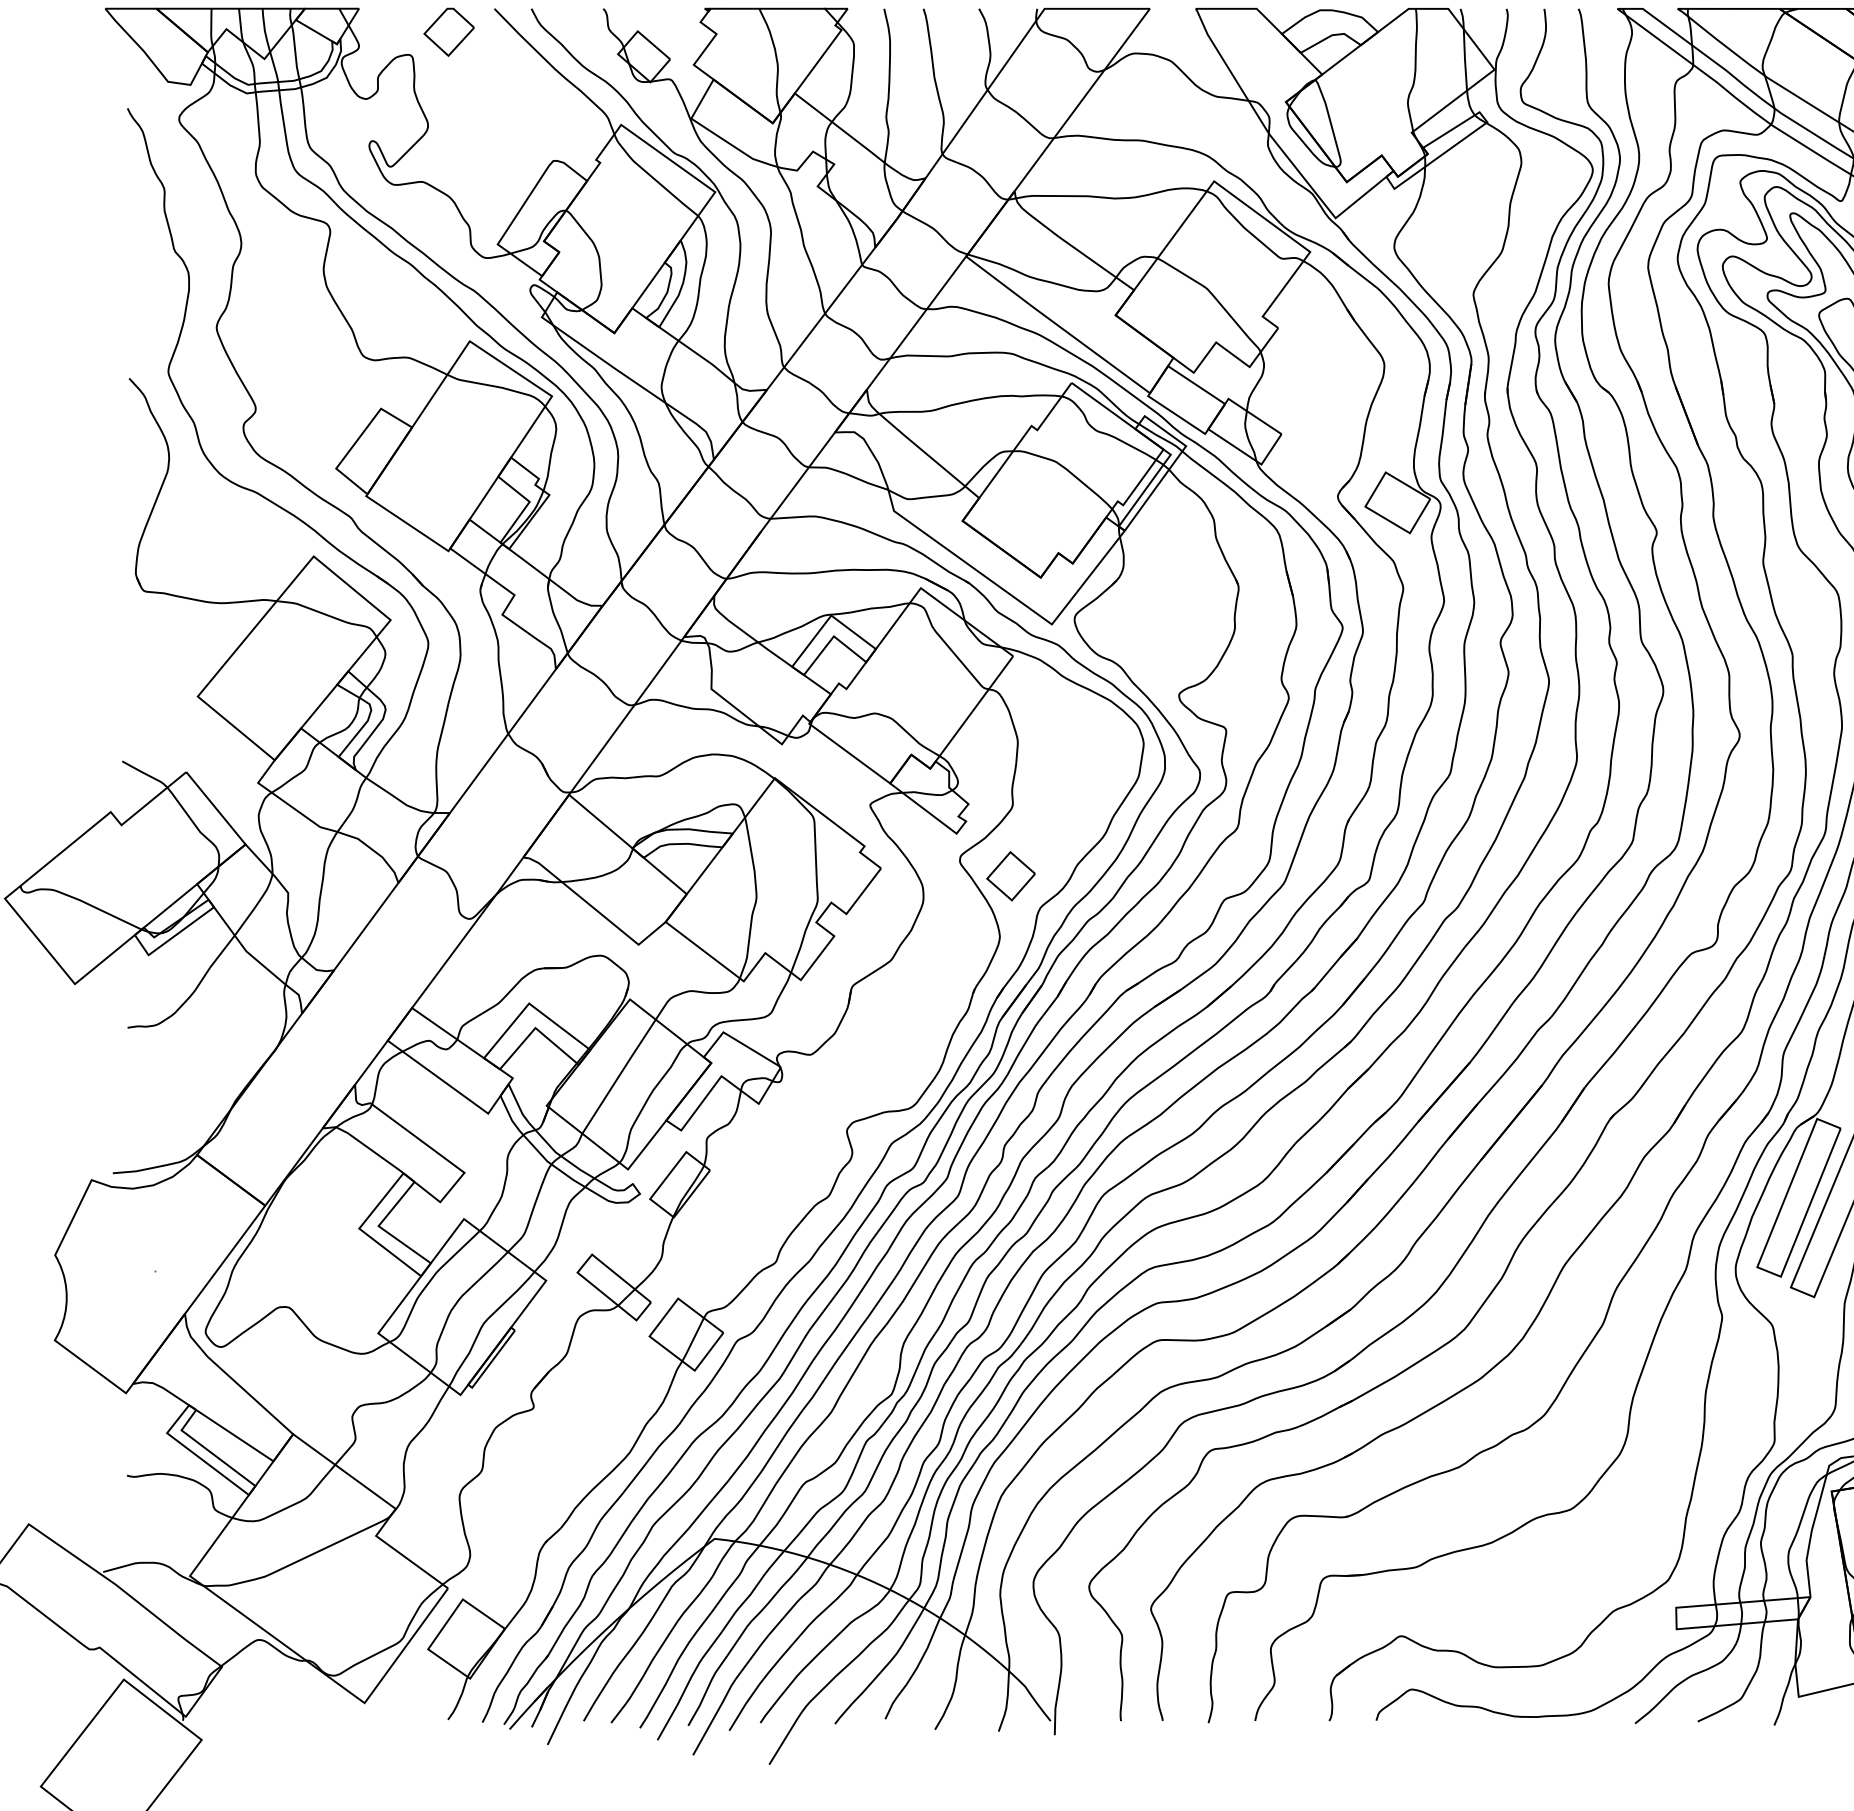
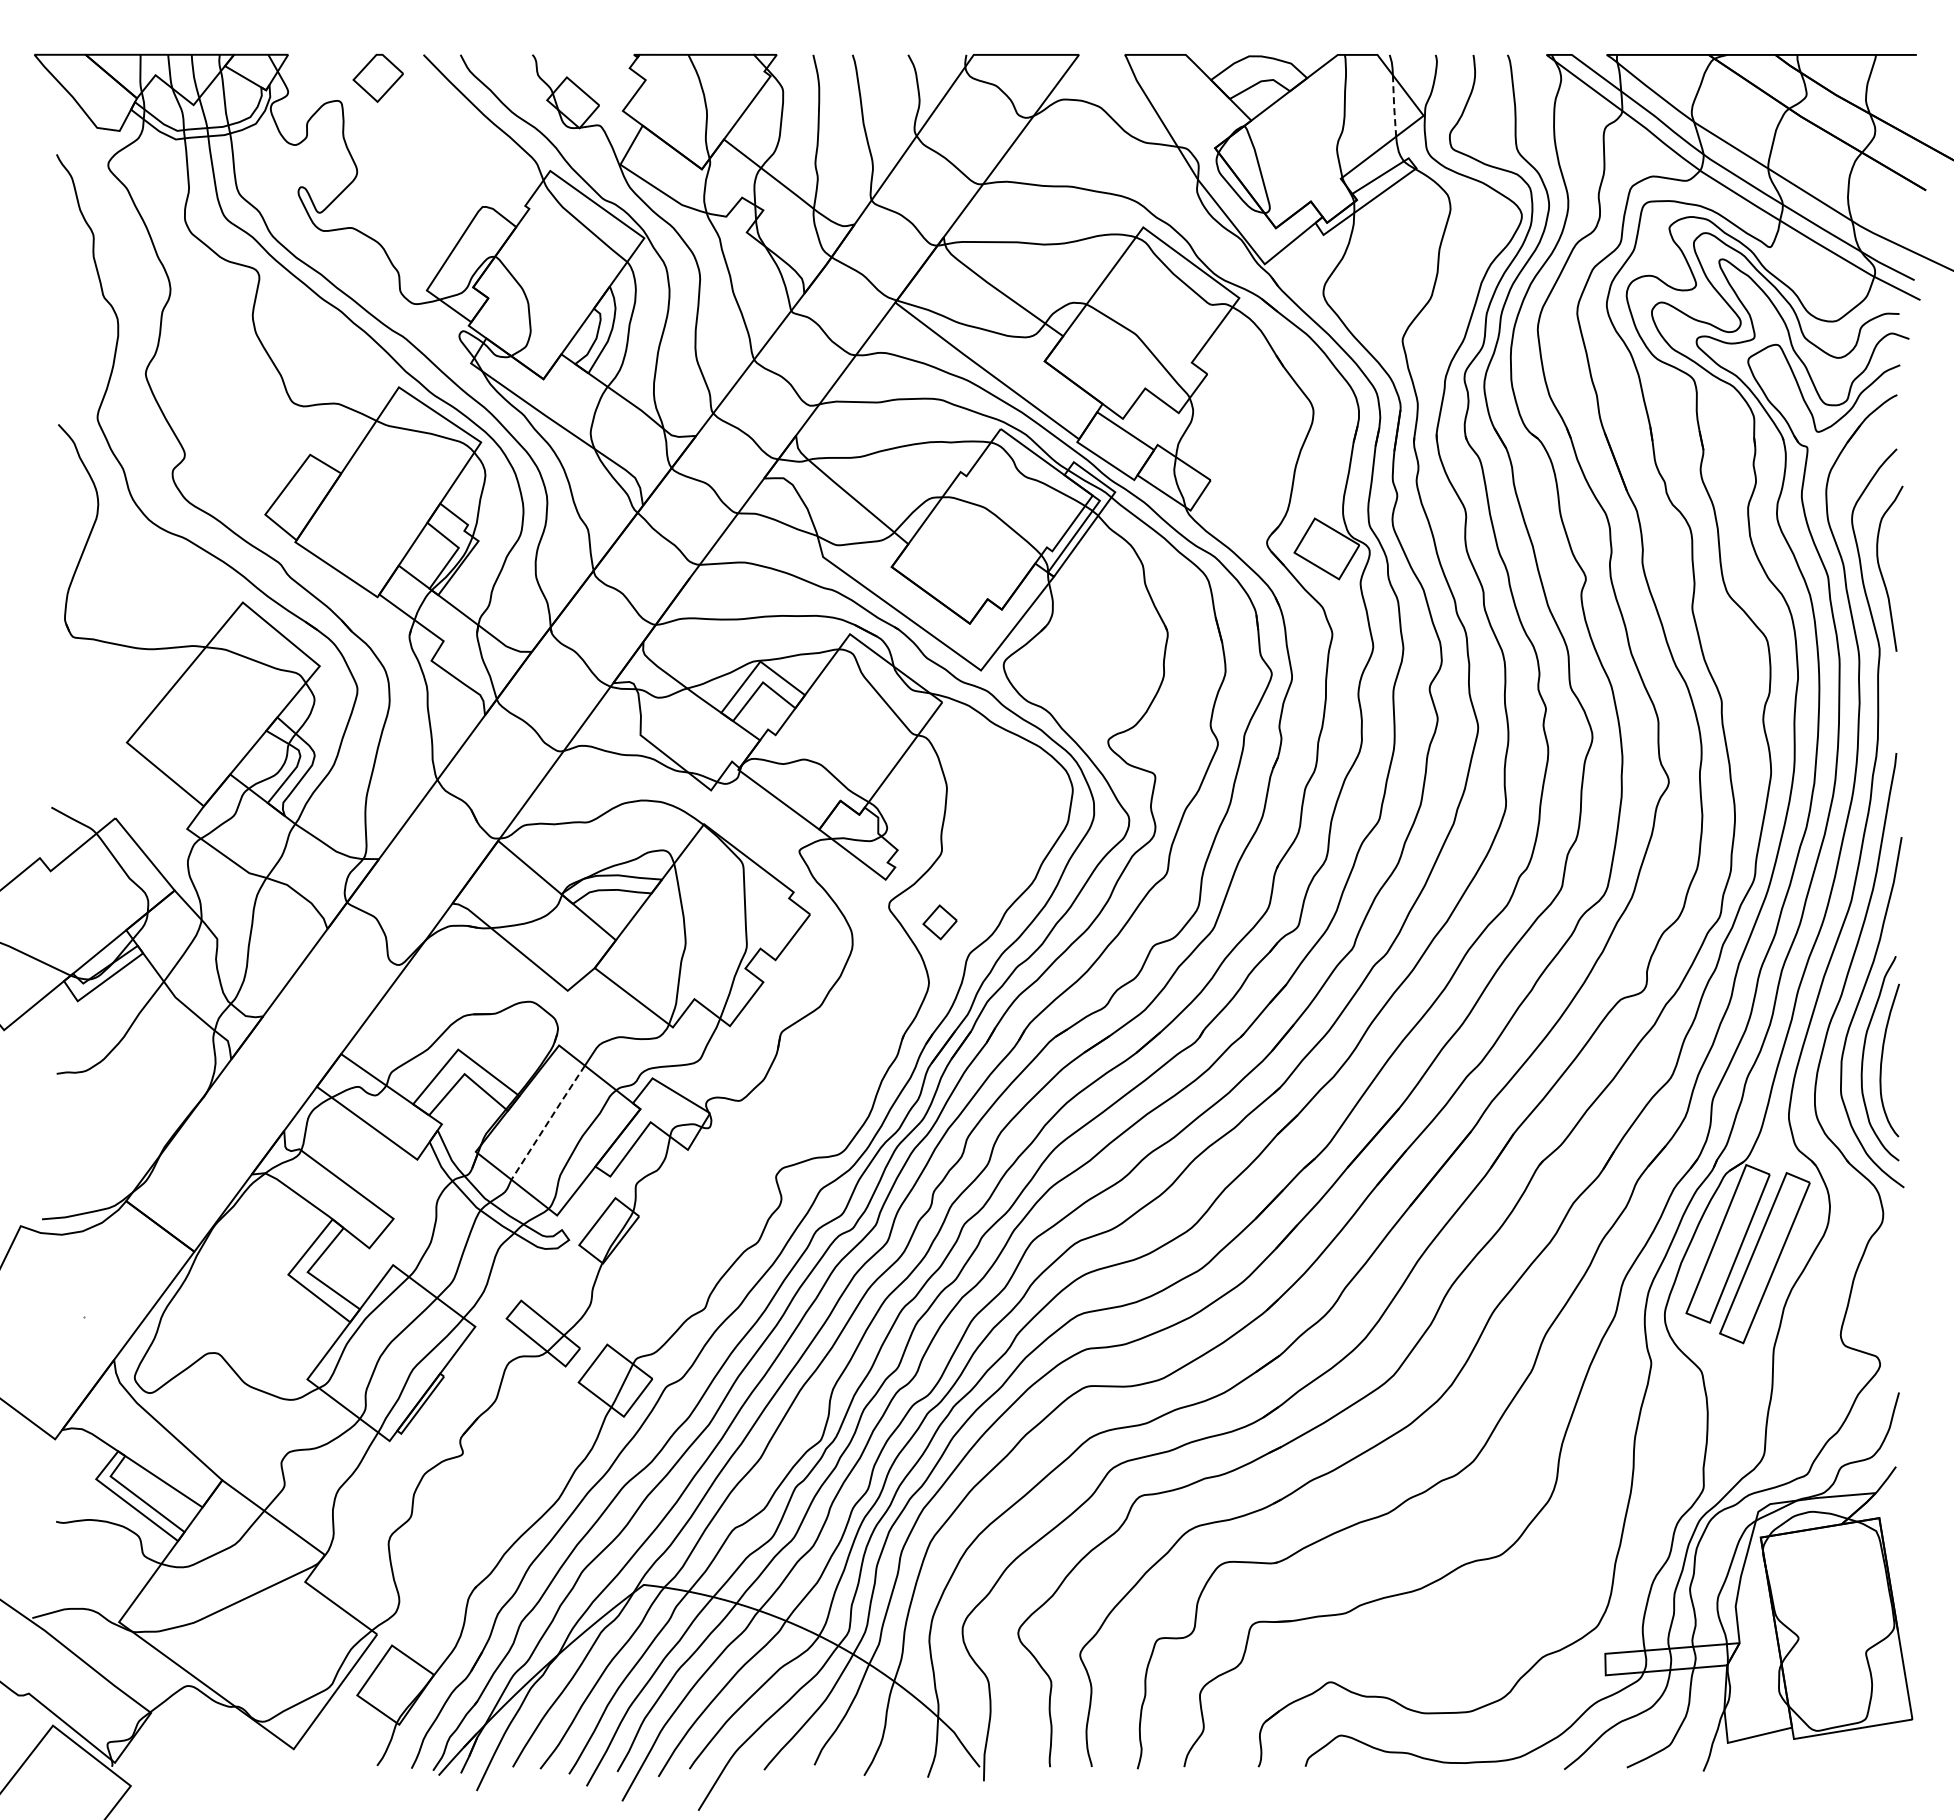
line: (1465, 60) -> (1394, 106), solid -> dashed
part: (1010, 876) -> (939, 922), size x0.7
line: (619, 1076) -> (548, 1122), solid -> dashed

